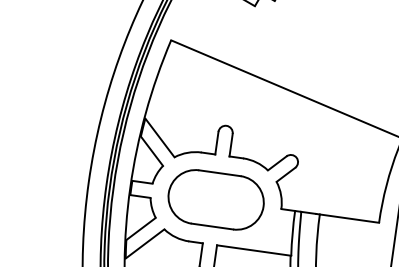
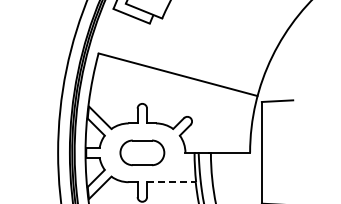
part: (216, 199) -> (142, 152), size x0.7
line: (253, 250) -> (171, 182), solid -> dashed

